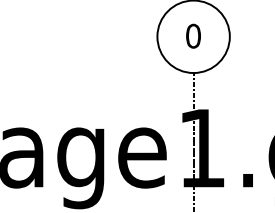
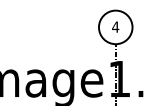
text: (193, 34) -> (115, 26), 0 -> 4

